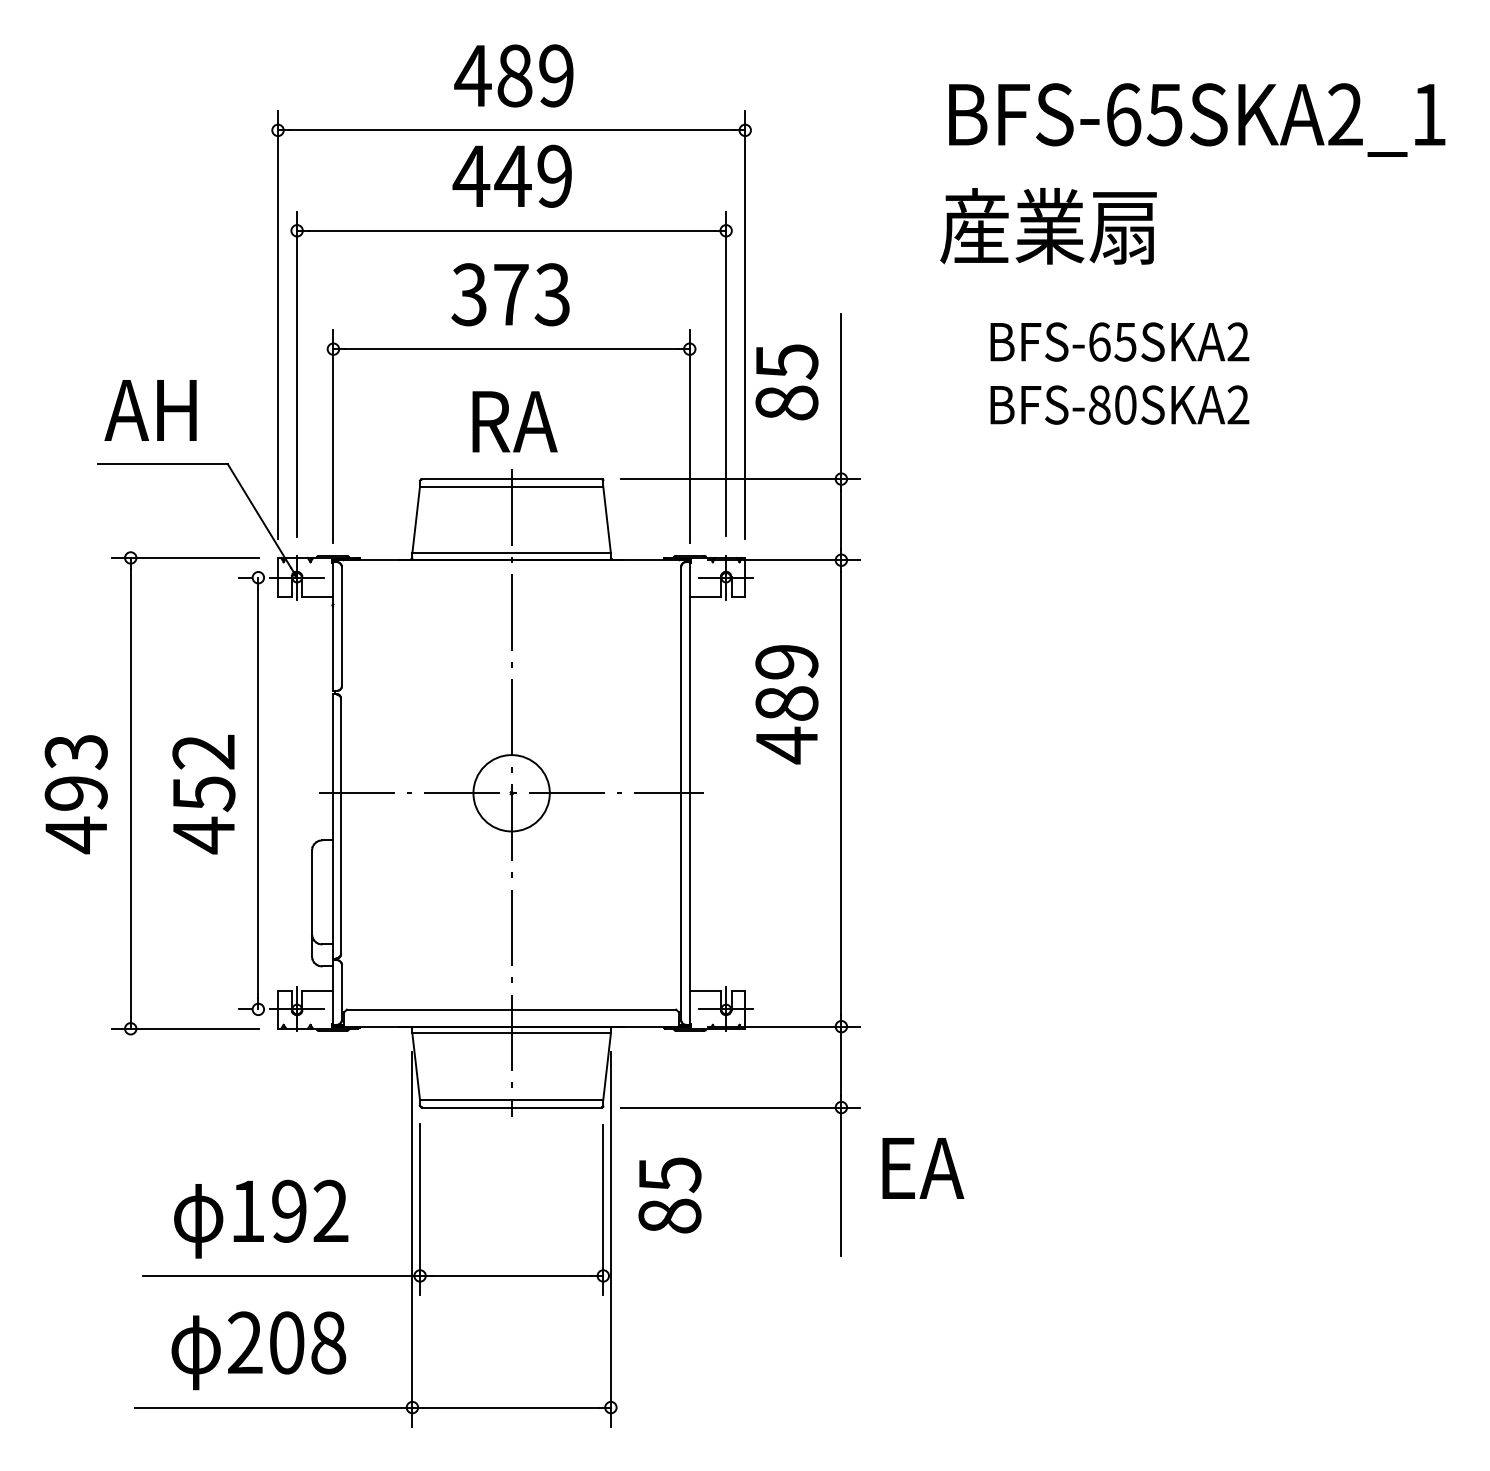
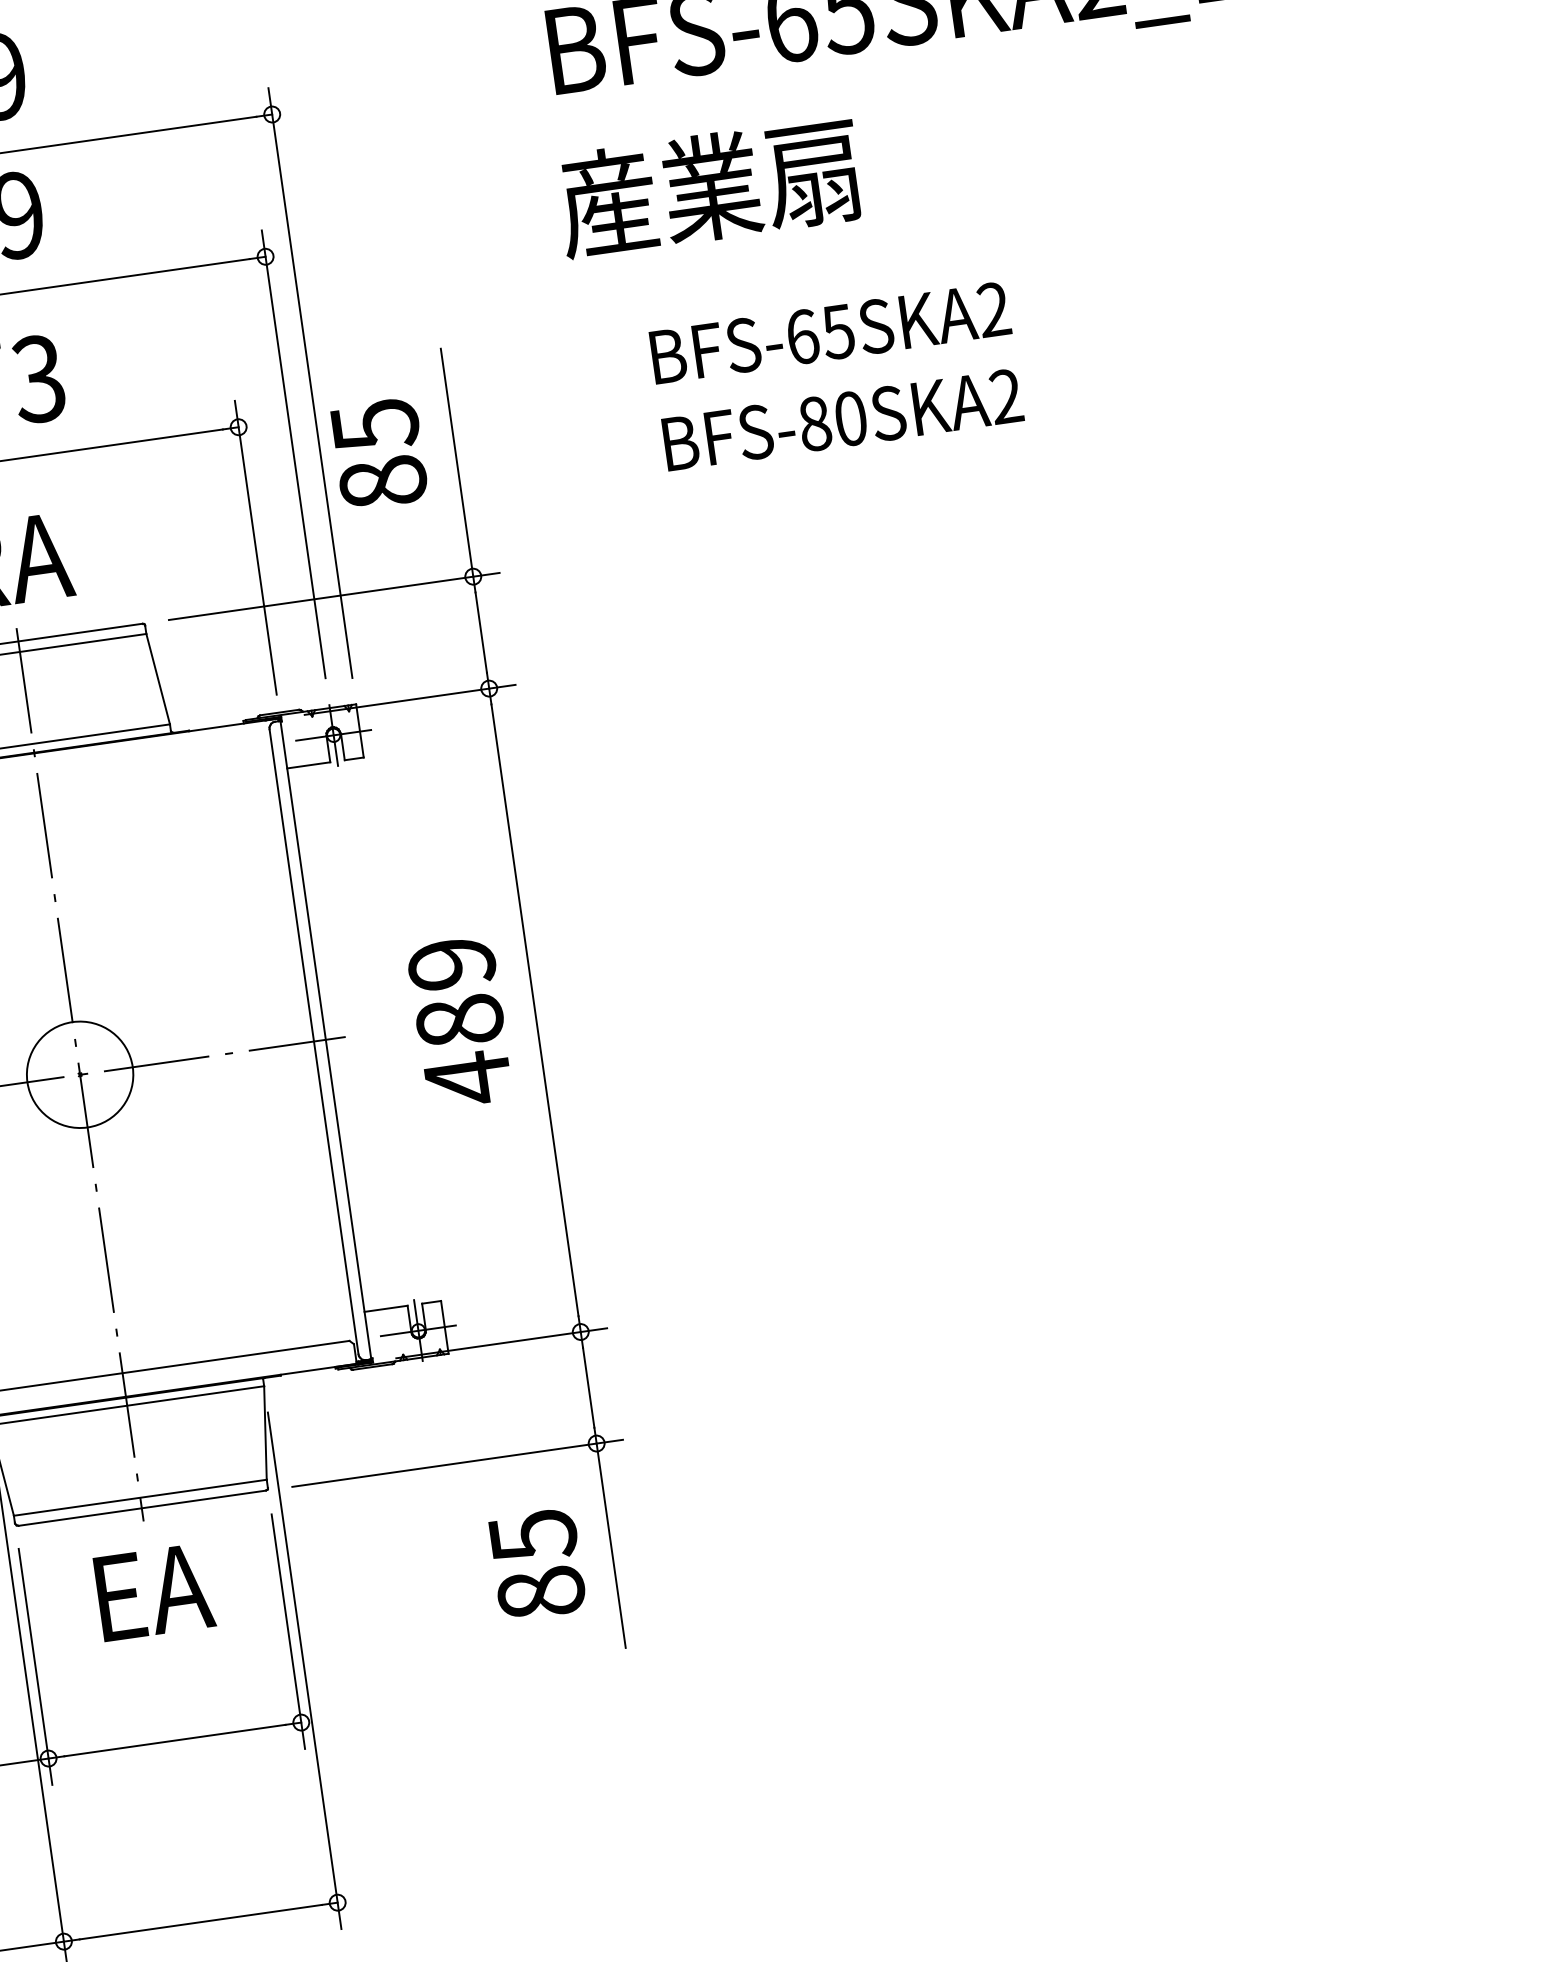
text: (786, 704) -> (459, 1022), moved
text: (923, 1168) -> (154, 1592), moved
text: (669, 1195) -> (536, 1564), moved

